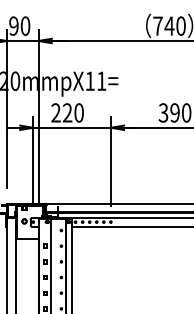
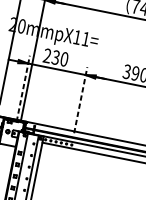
text: (67, 112) -> (55, 57), 220 -> 230
line: (33, 161) -> (23, 88), solid -> dashed
line: (110, 161) -> (80, 99), solid -> dashed

